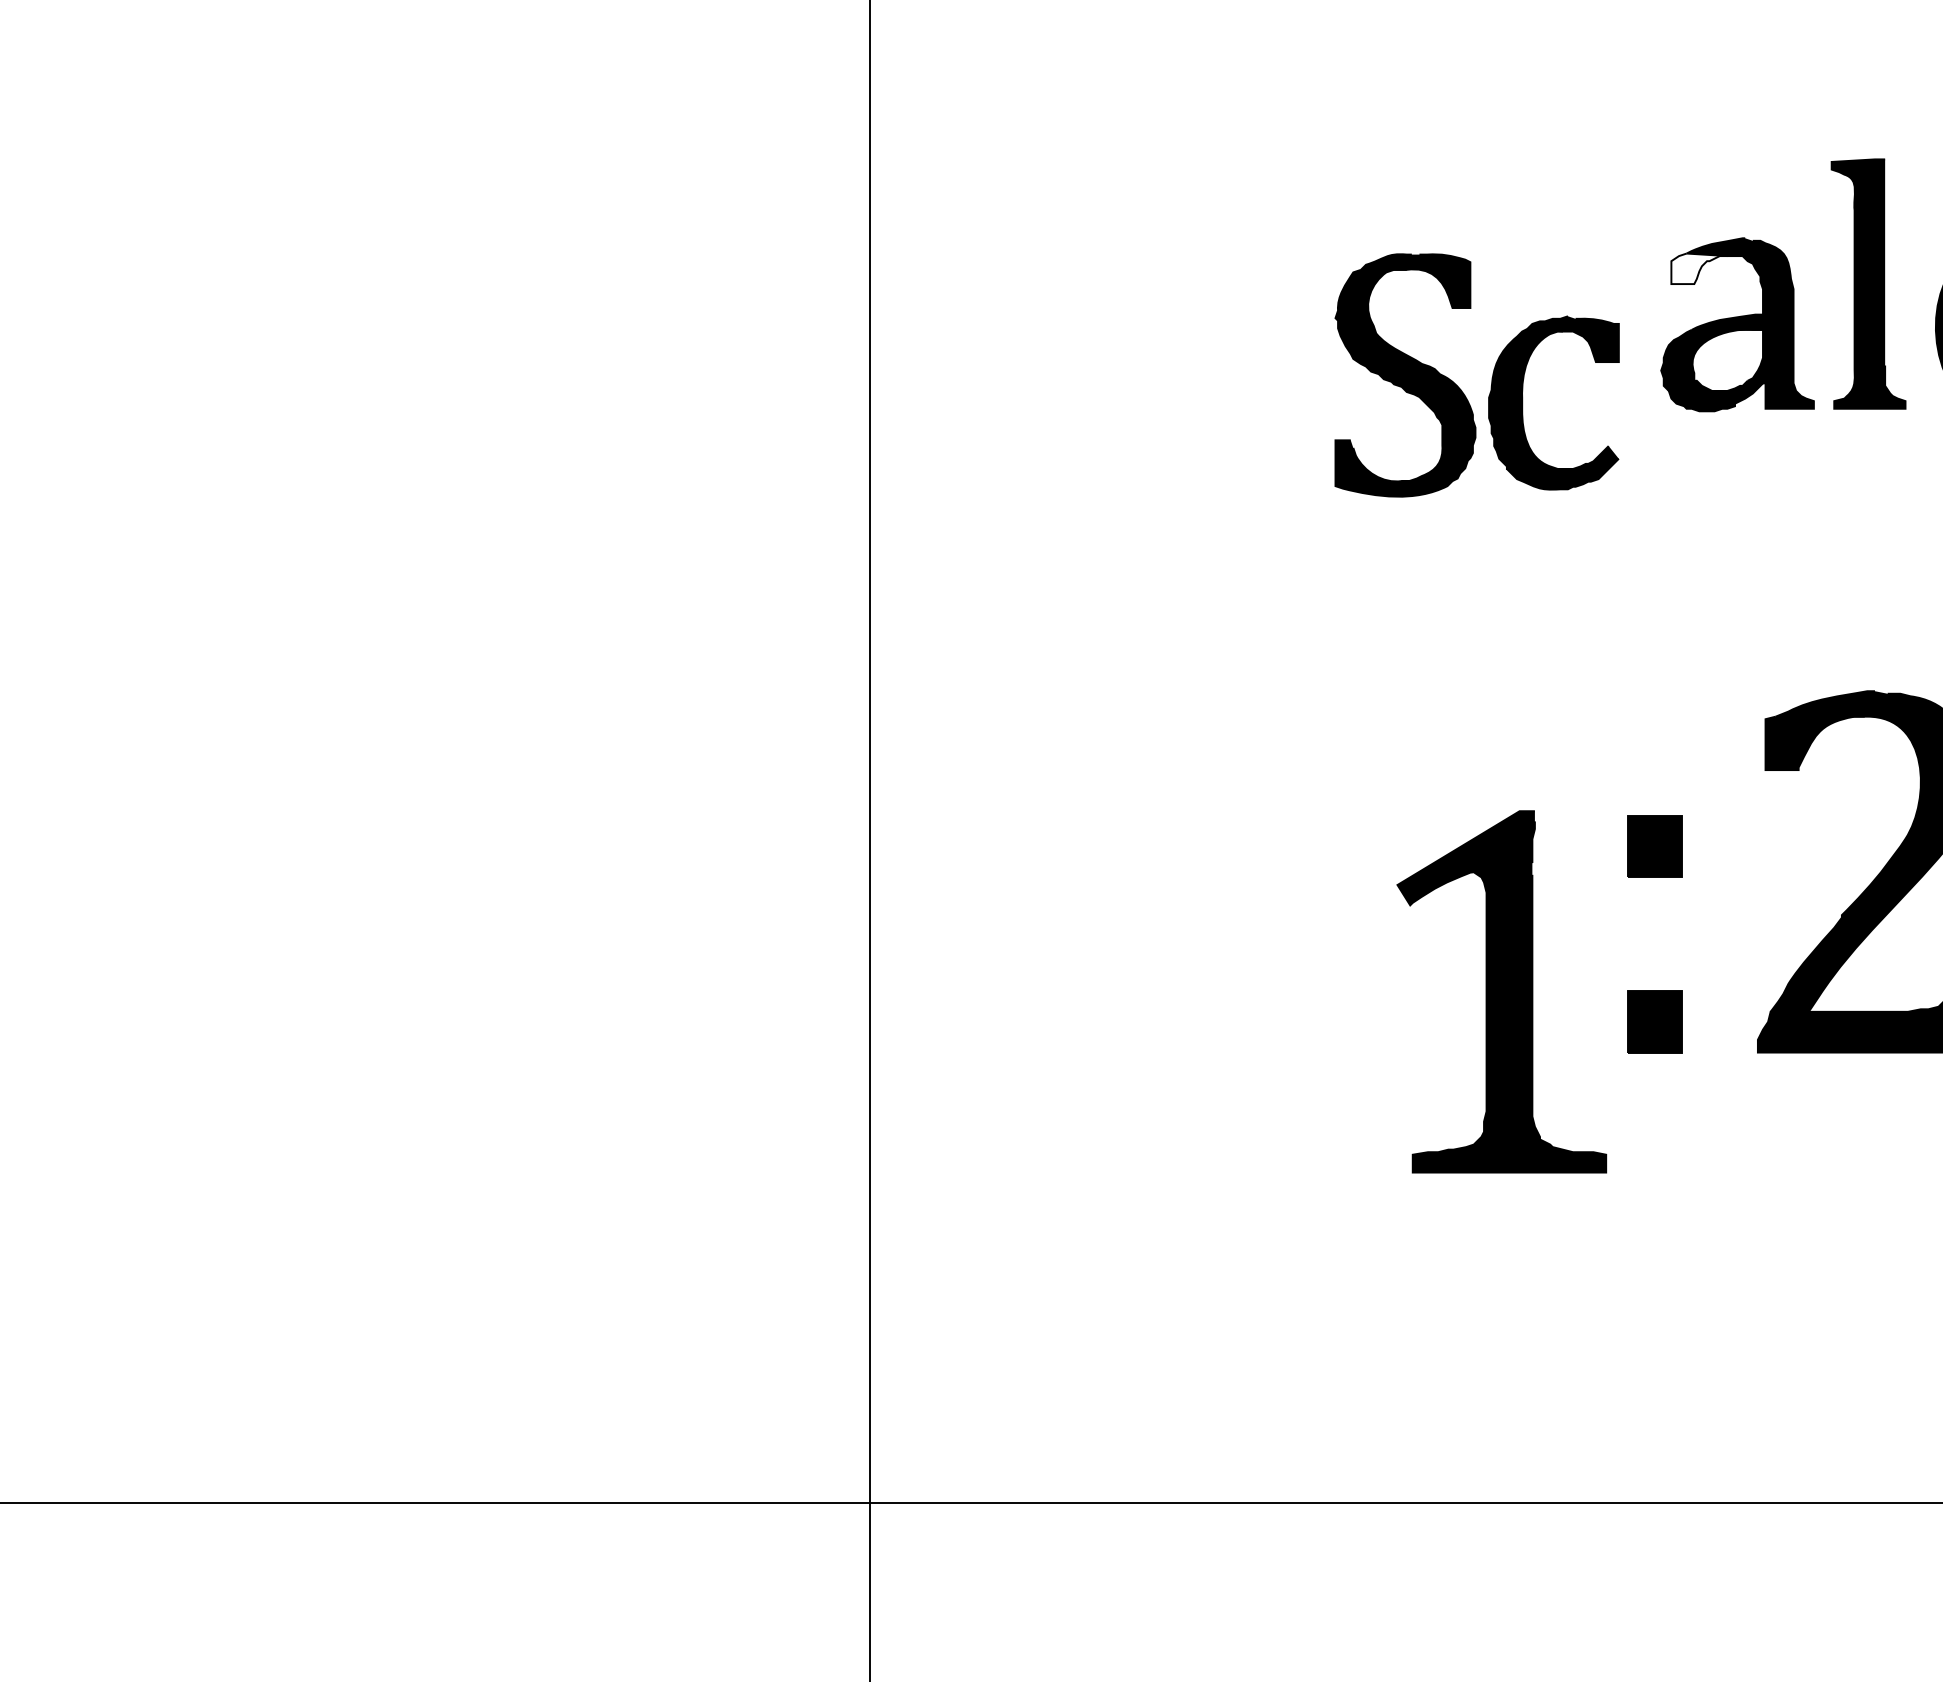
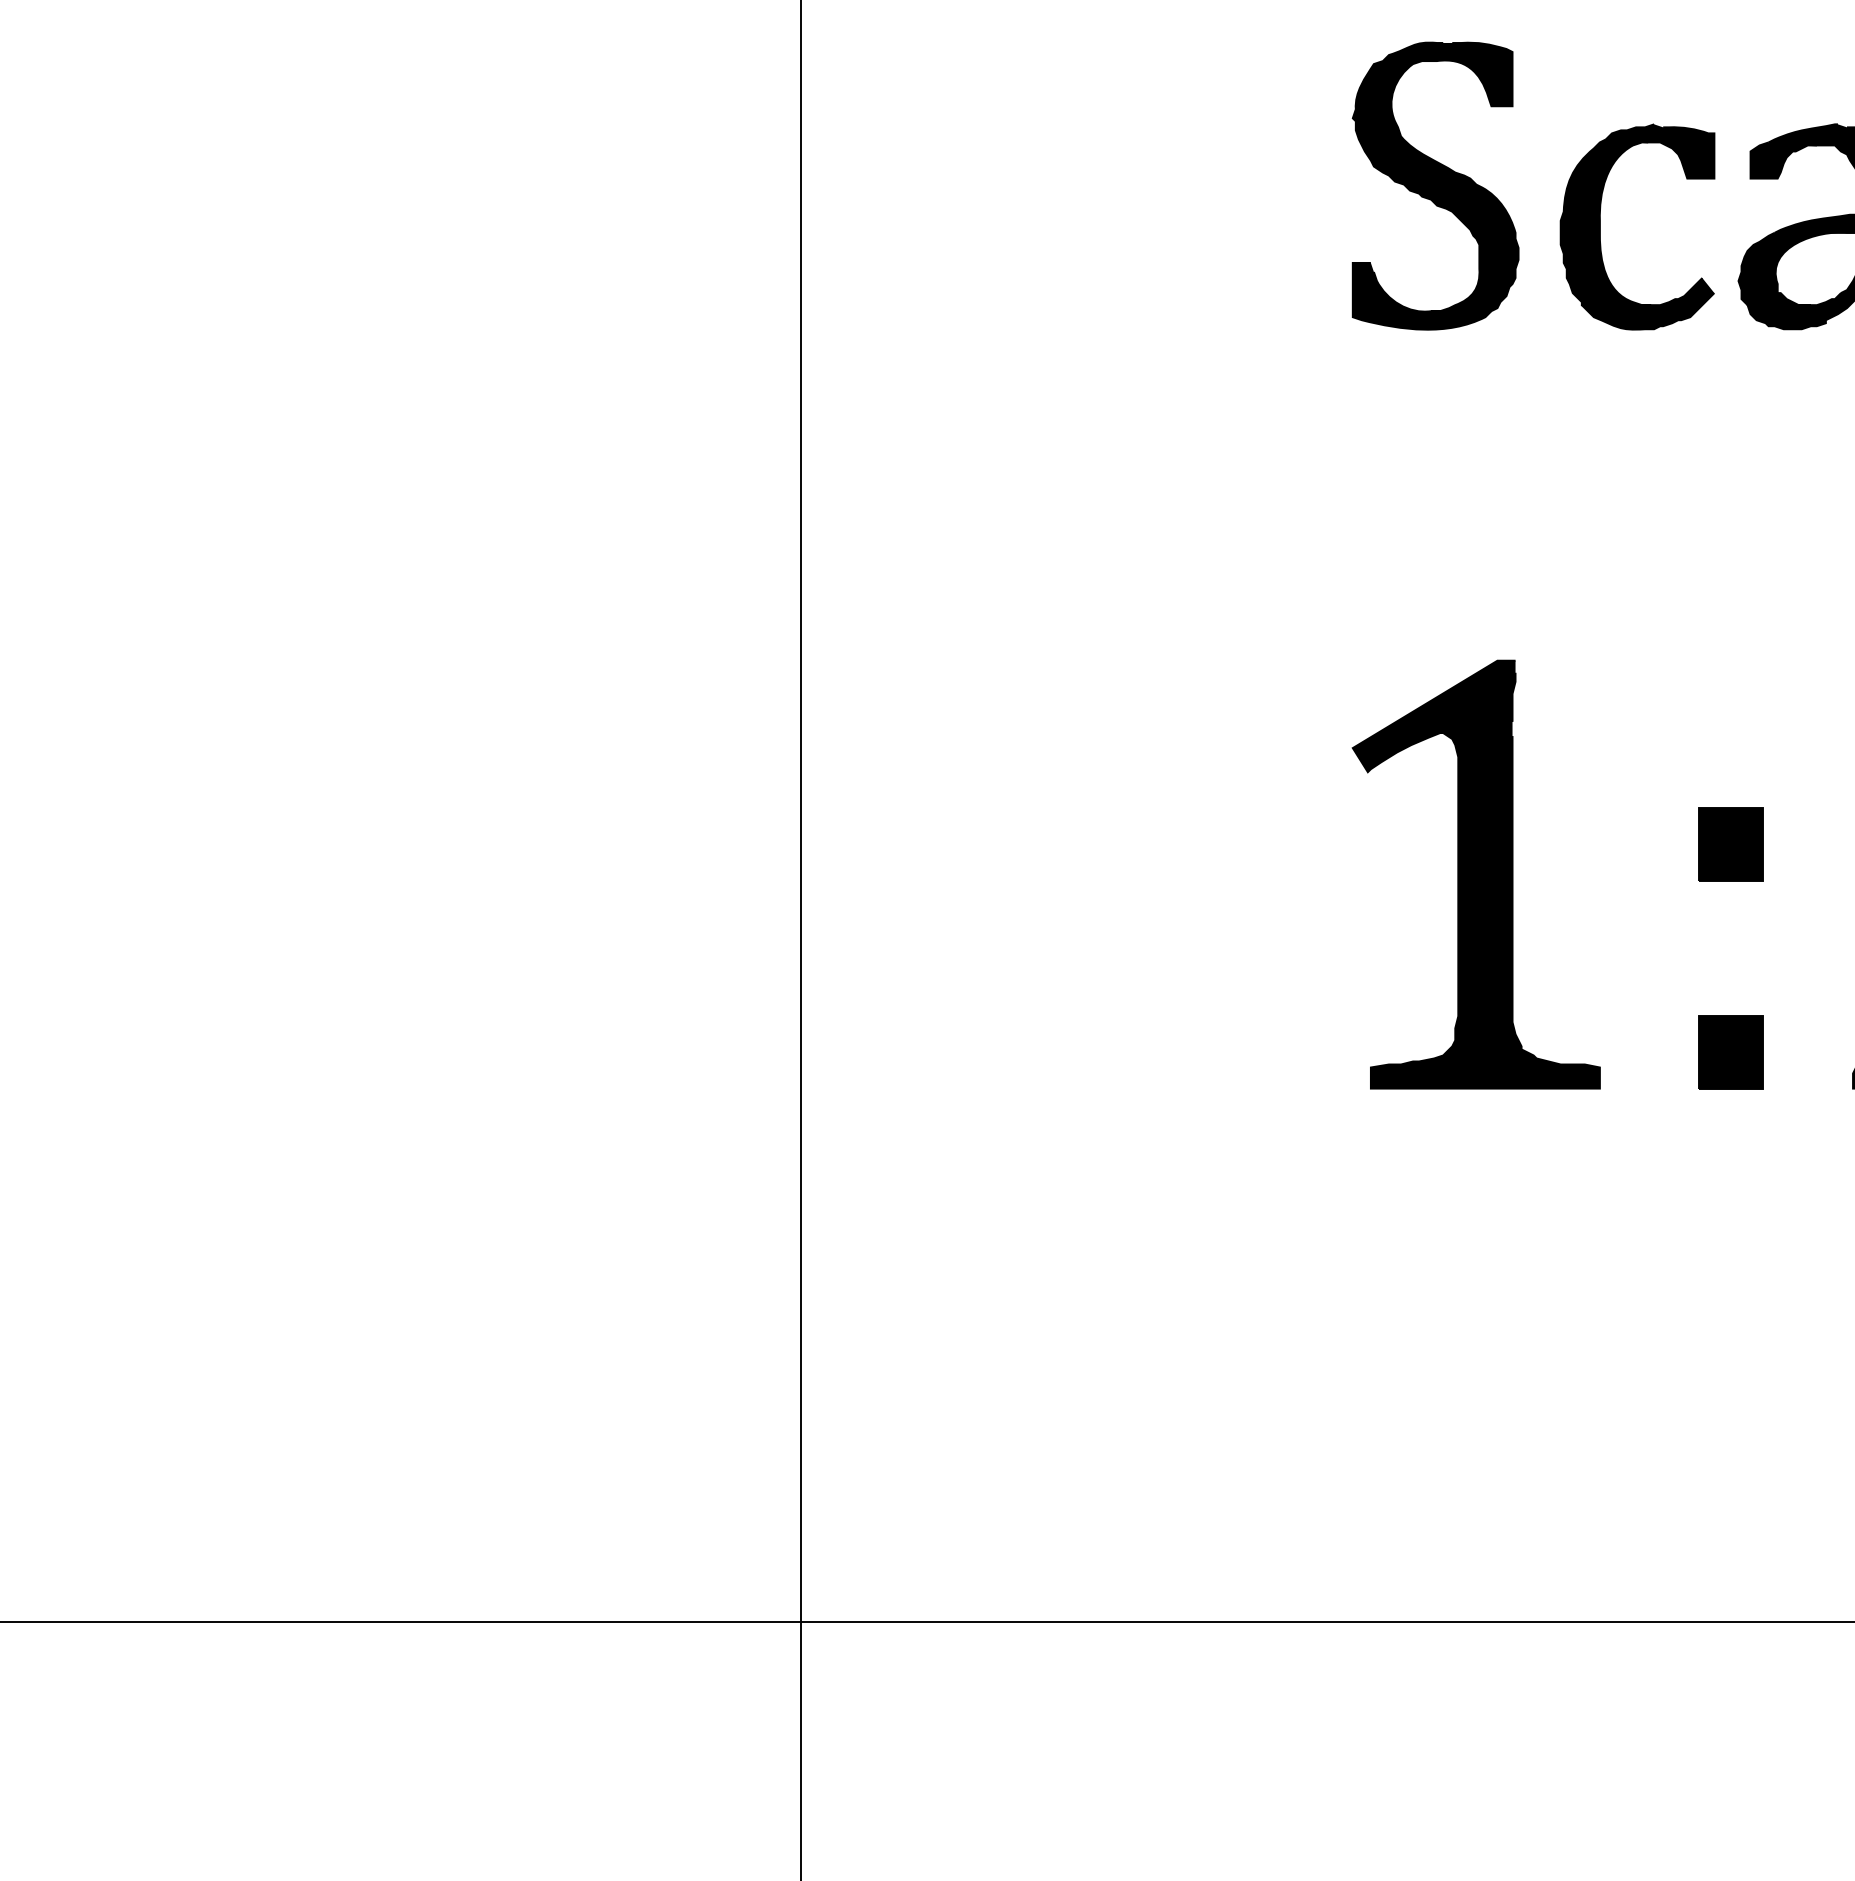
fill: (1699, 268) -> (1783, 160), added
part: (1405, 375) -> (1435, 186), moved
part: (1523, 402) -> (1601, 226), moved
part: (1501, 991) -> (1475, 874), moved

